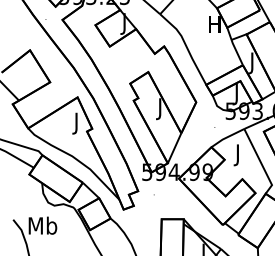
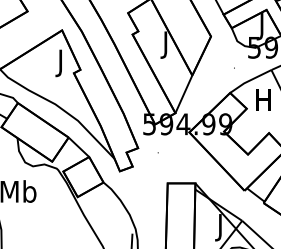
text: (237, 155) -> (262, 103), J -> H

